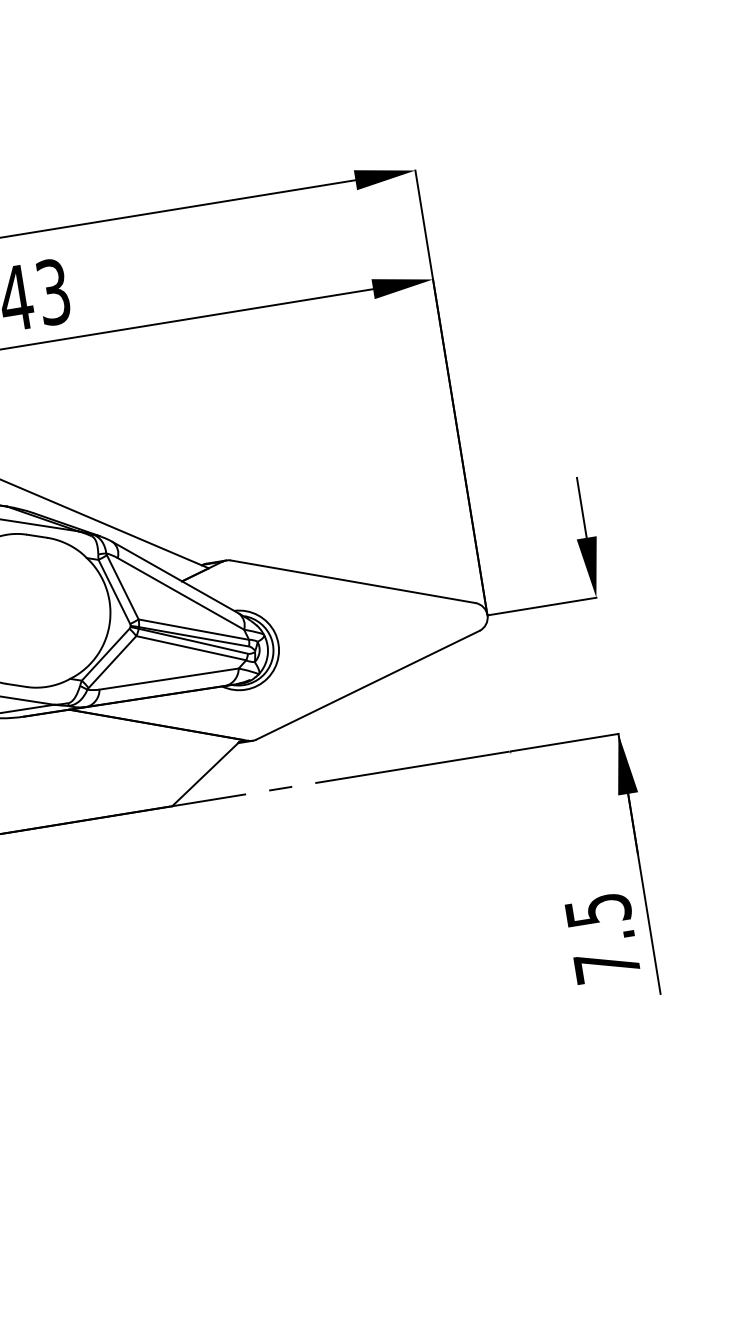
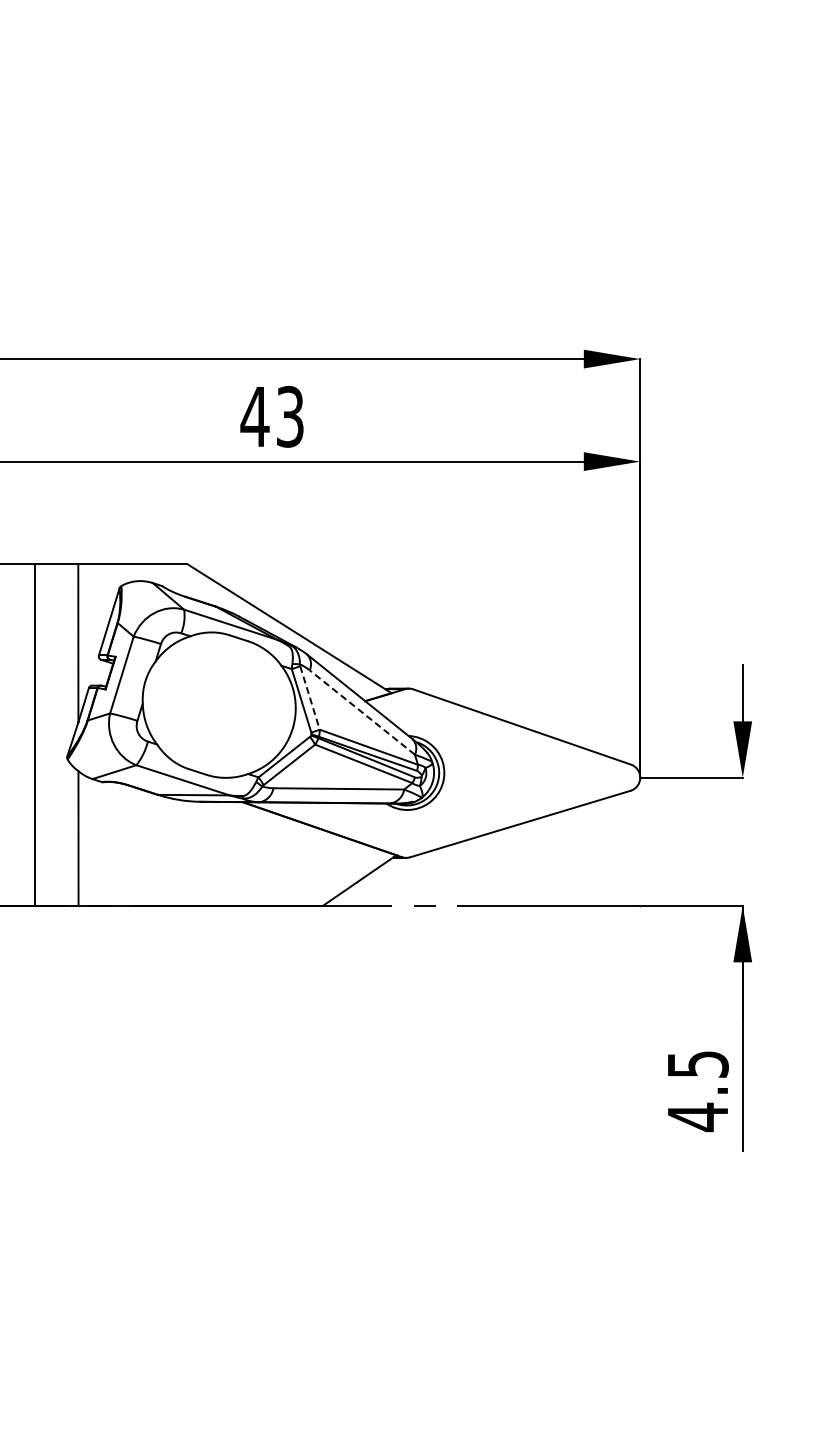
line: (123, 587) -> (310, 698), solid -> dashed
line: (180, 594) -> (361, 712), solid -> dashed
text: (606, 966) -> (697, 1117), 7.5 -> 4.5

